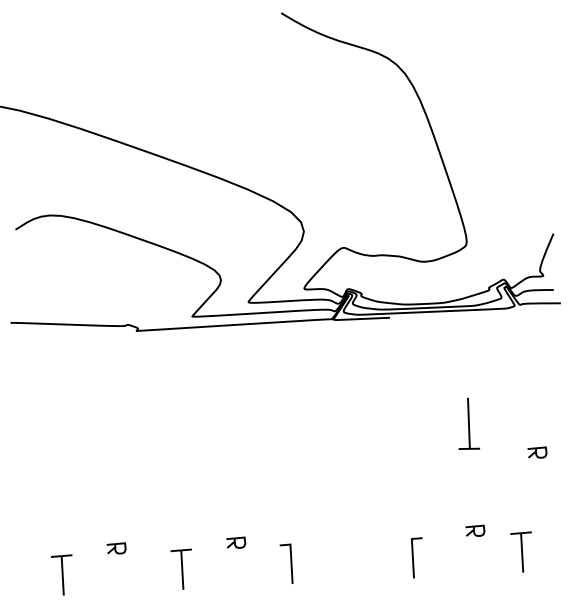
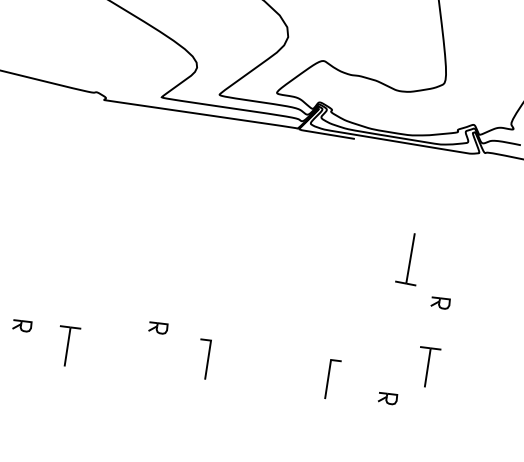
part: (537, 452) -> (440, 302), moved
part: (475, 530) -> (388, 397), moved
part: (116, 548) -> (22, 325), moved
part: (520, 551) -> (426, 366), moved
part: (180, 568) -> (66, 344), moved

